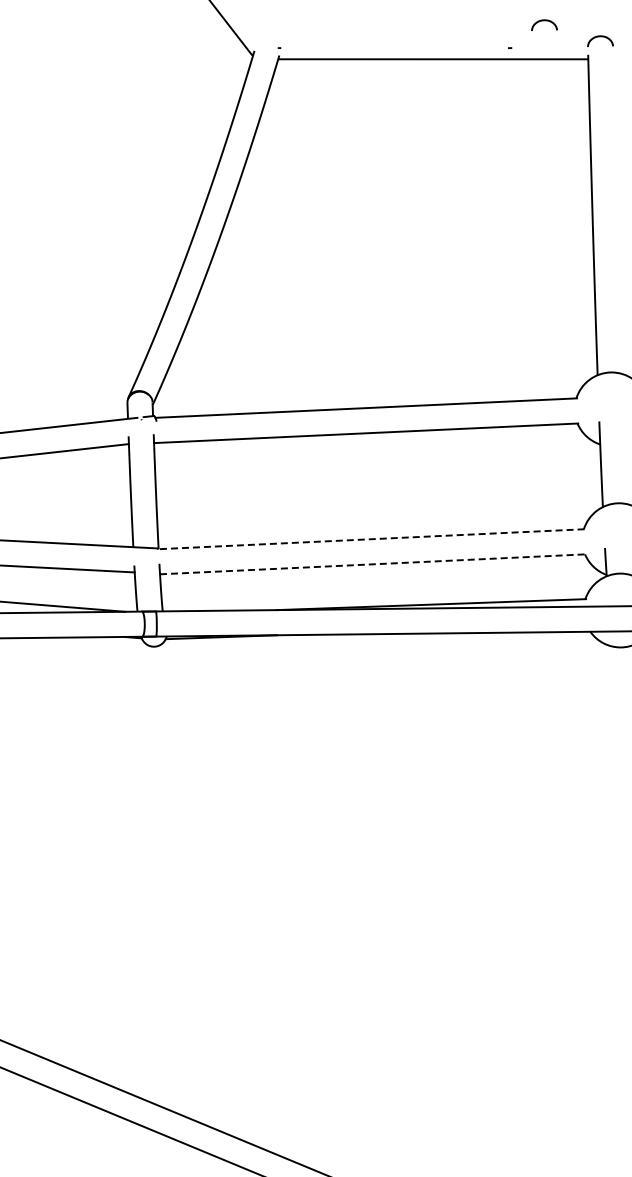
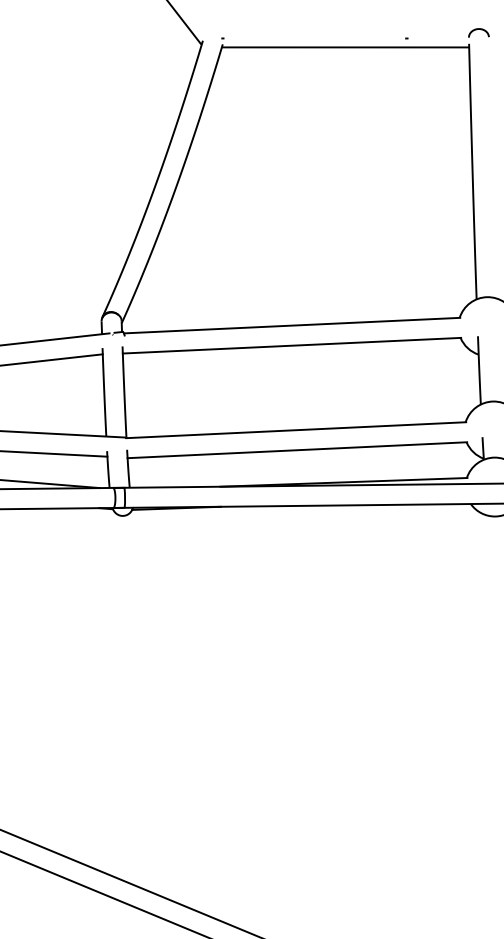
curve: (544, 21) -> (434, 17), removed
line: (370, 539) -> (295, 430), dashed -> solid
line: (373, 564) -> (297, 450), dashed -> solid

